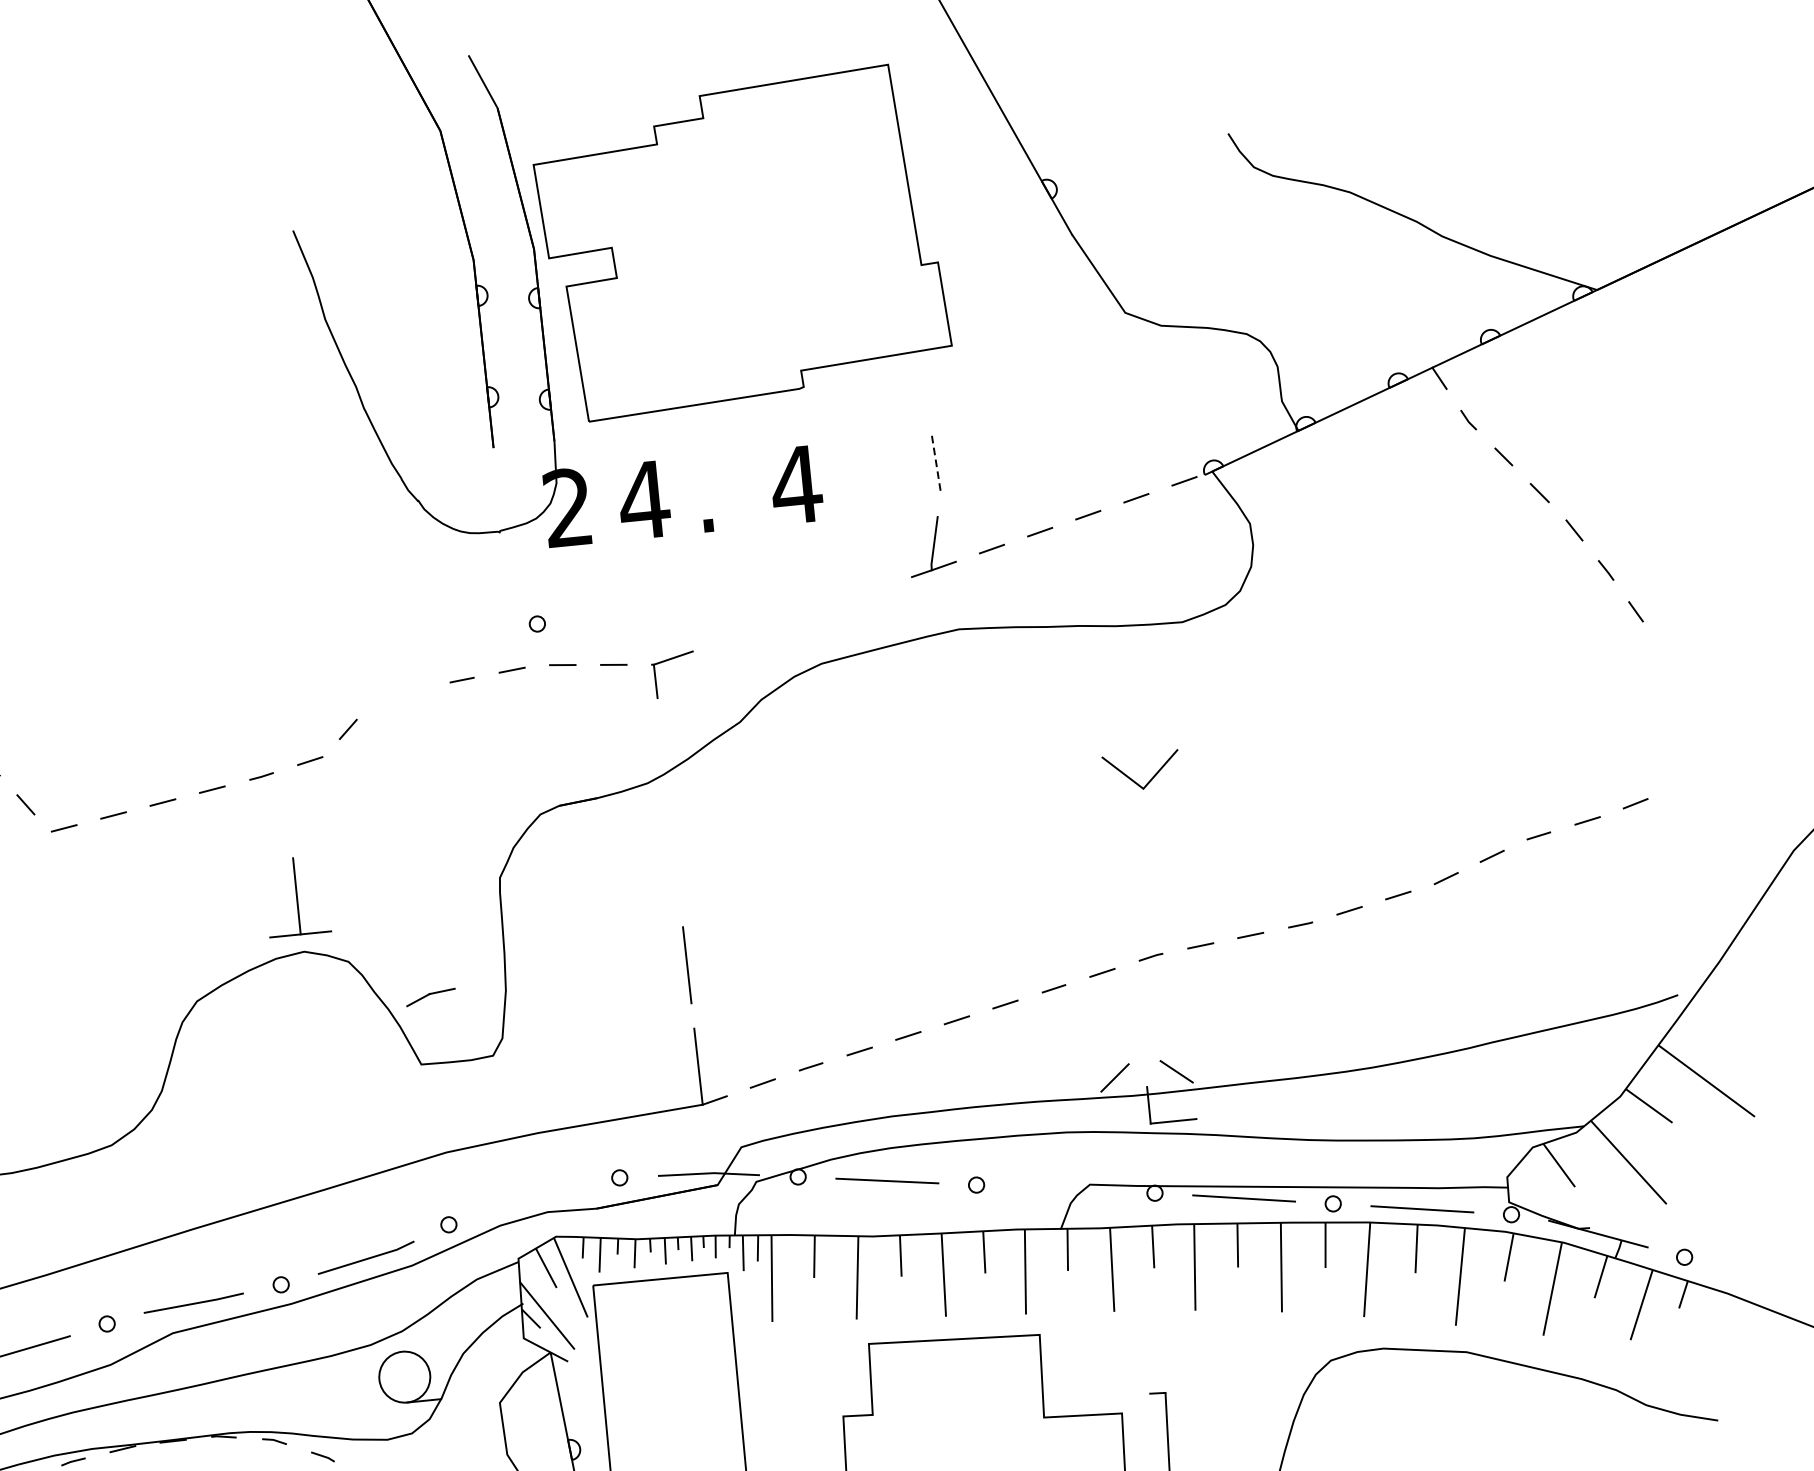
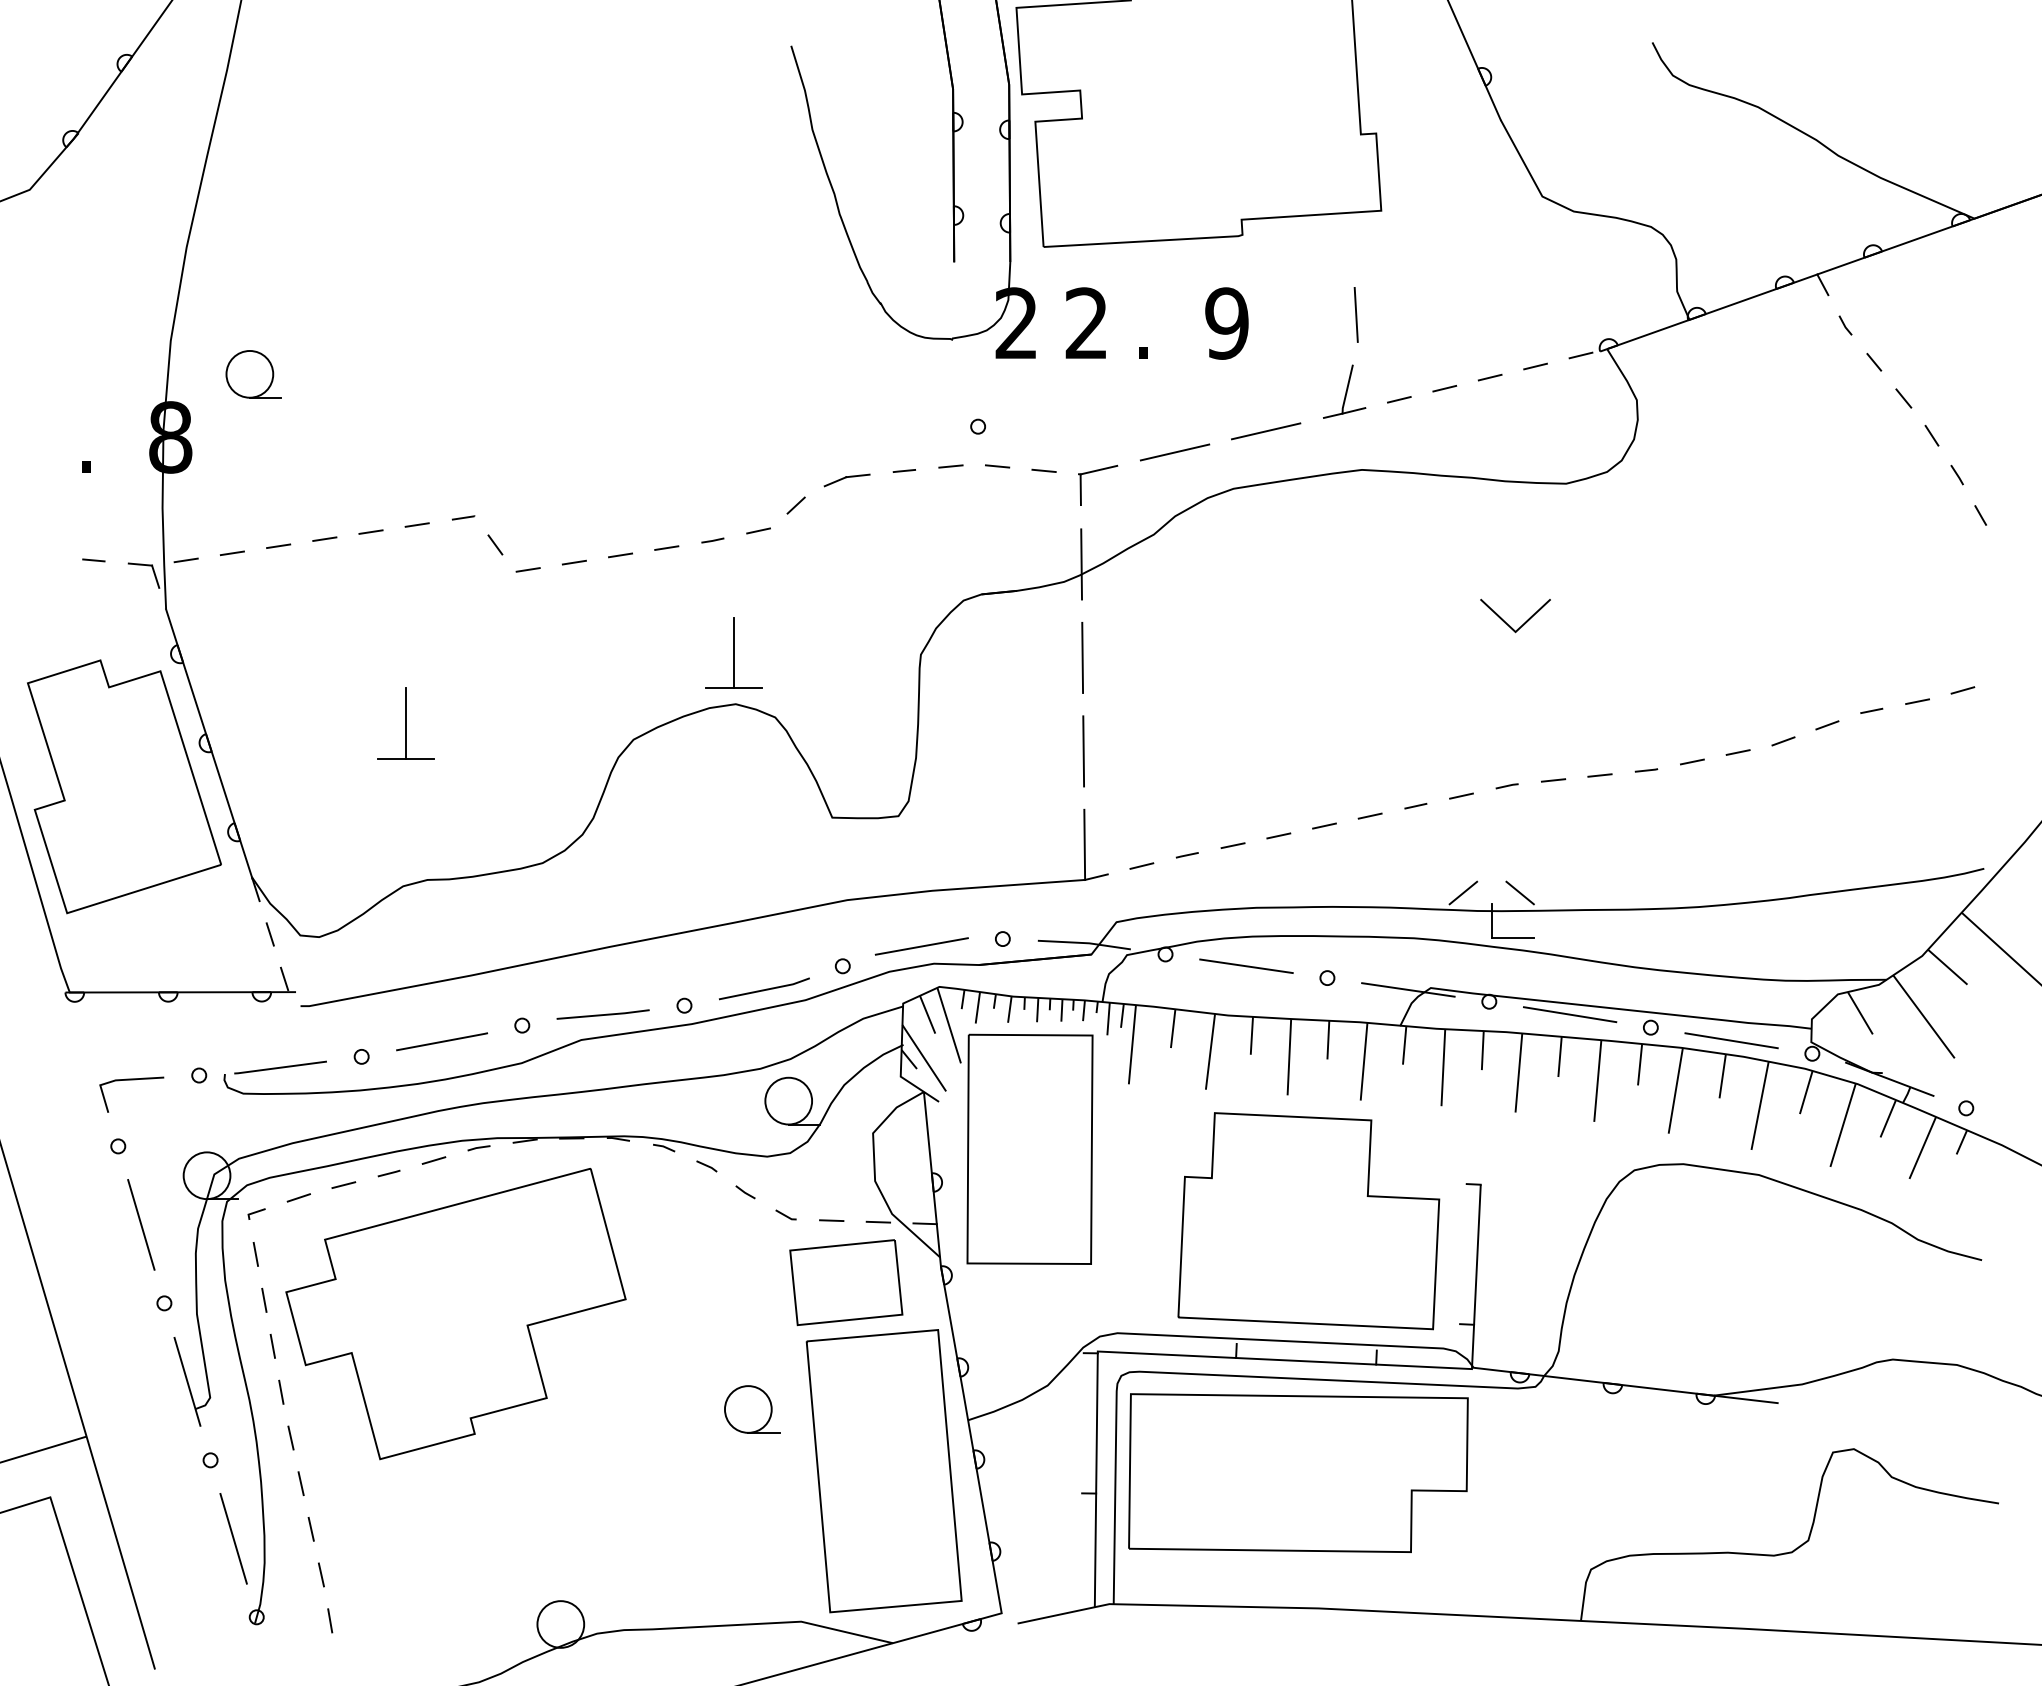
line: (936, 461) -> (1356, 314), dashed -> solid
text: (795, 485) -> (1226, 323), 4 -> 9
text: (643, 499) -> (1086, 322), 4 -> 2
line: (850, 598) -> (1265, 431), added
line: (753, 630) -> (1174, 452), added
line: (664, 762) -> (1081, 564), added
line: (675, 863) -> (1082, 657), added
part: (430, 997) -> (846, 480), moved
line: (1065, 1188) -> (1408, 989), added
line: (532, 1194) -> (921, 946), added

